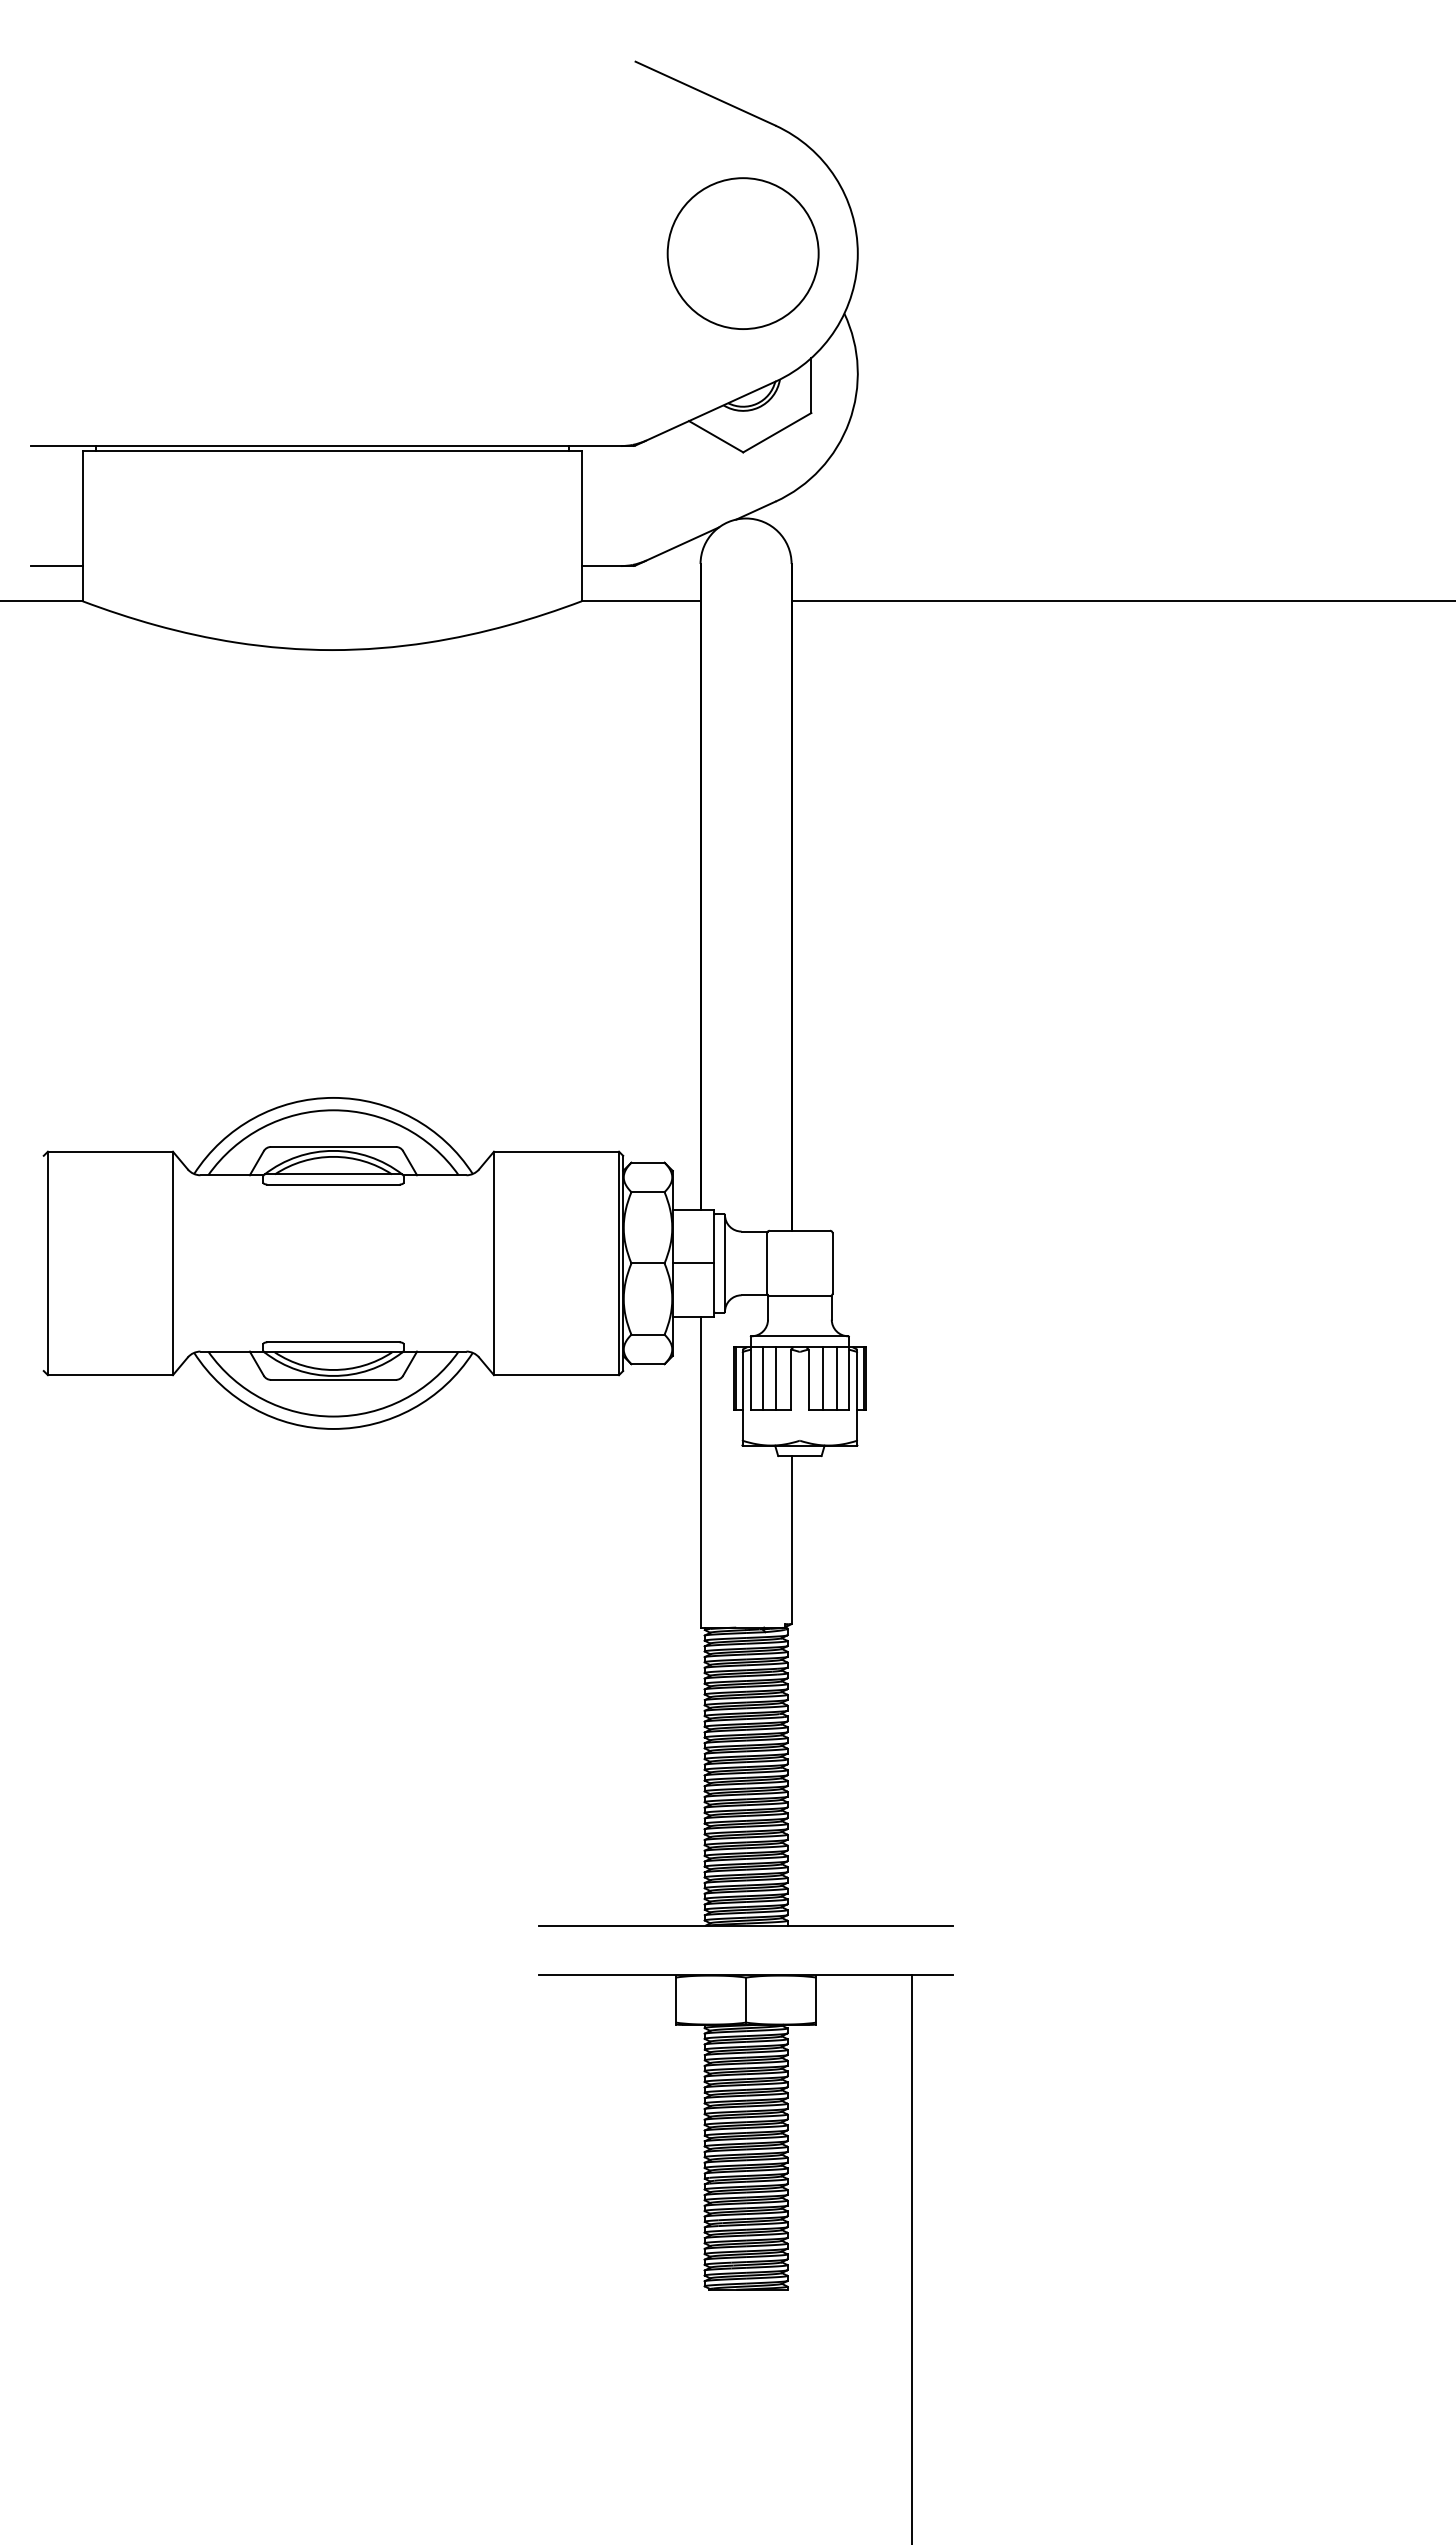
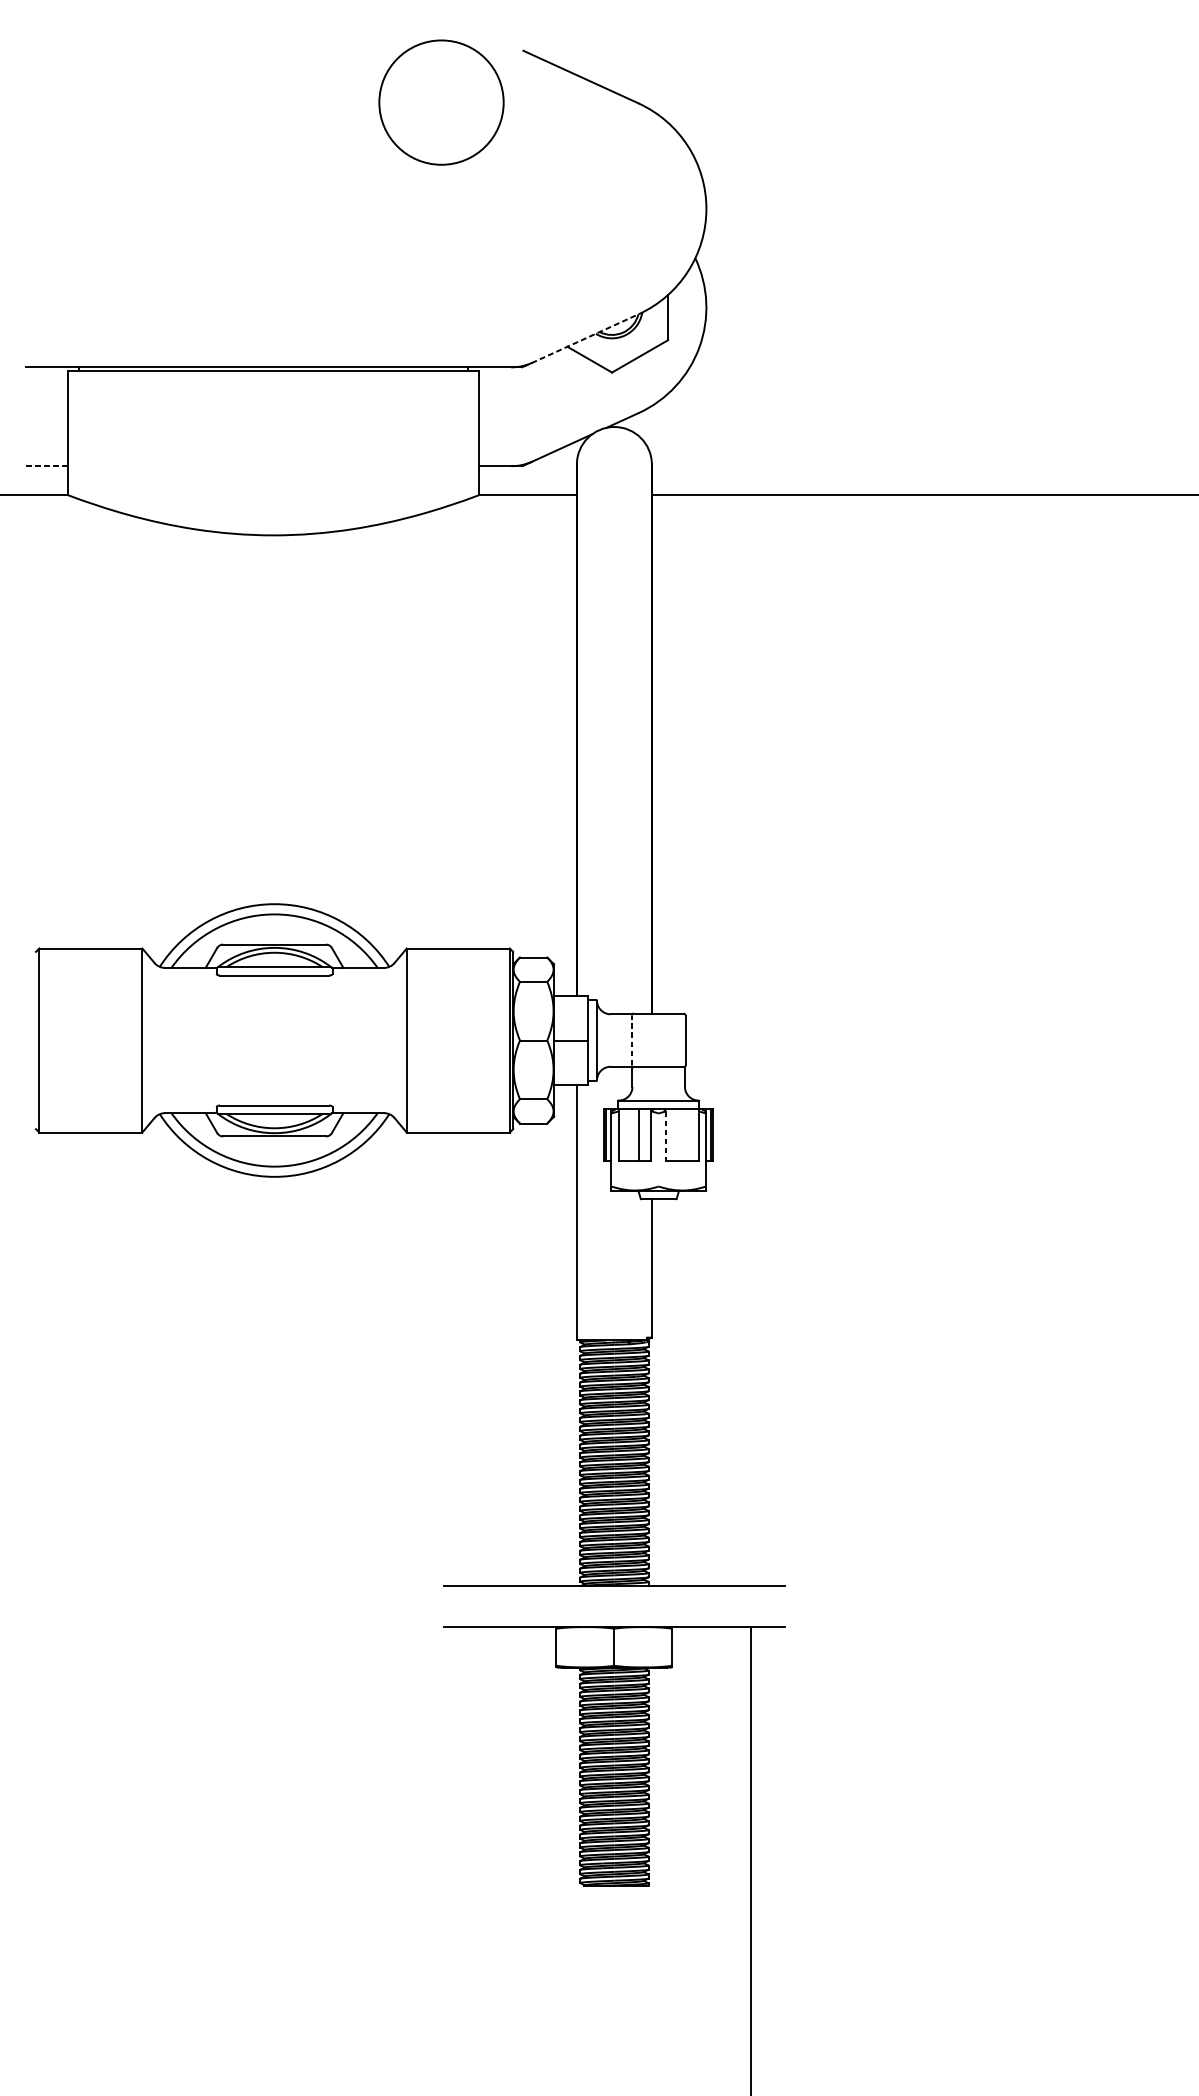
circle: (742, 253) -> (440, 102), moved
line: (705, 413) -> (580, 340), solid -> dashed
line: (57, 566) -> (47, 466), solid -> dashed
line: (767, 1262) -> (632, 1039), solid -> dashed
line: (762, 1378) -> (627, 1135), removed
line: (823, 1378) -> (678, 1135), removed
line: (837, 1378) -> (689, 1135), removed
line: (808, 1380) -> (665, 1136), solid -> dashed

